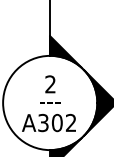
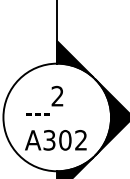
text: (50, 102) -> (38, 113), moved

